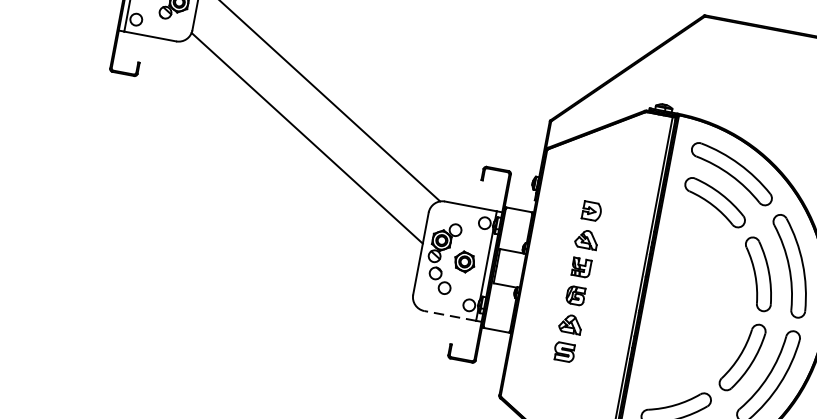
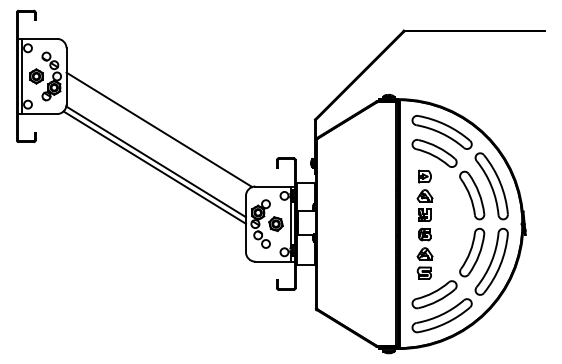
line: (303, 146) -> (154, 167), added
part: (578, 280) -> (424, 224), moved
line: (450, 315) -> (273, 261), dashed -> solid

